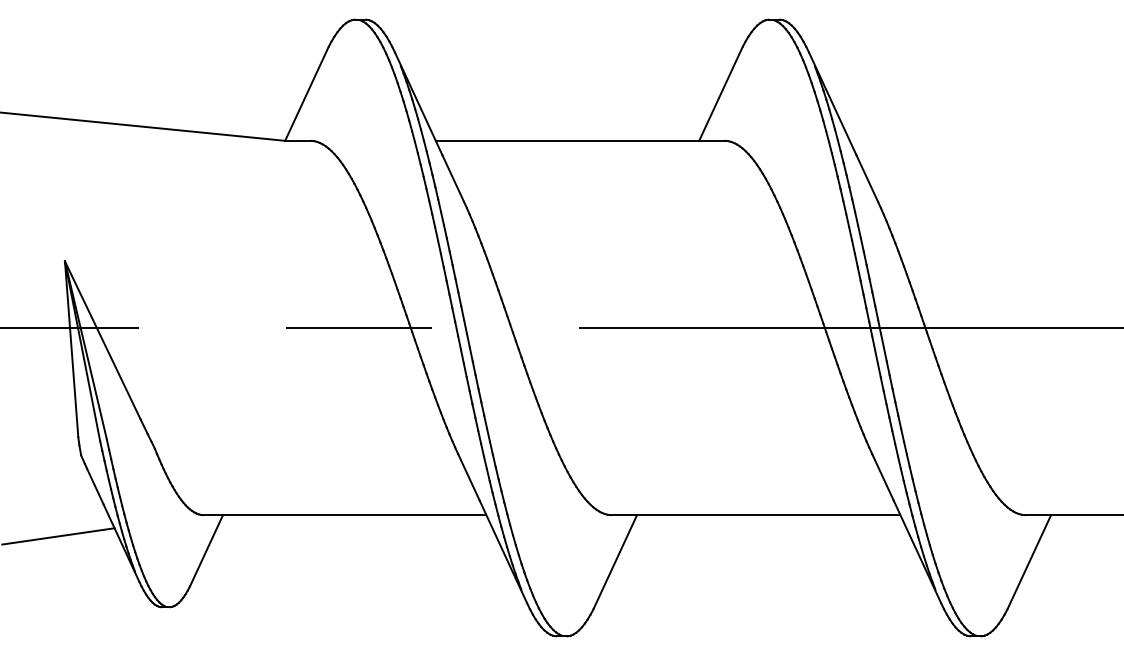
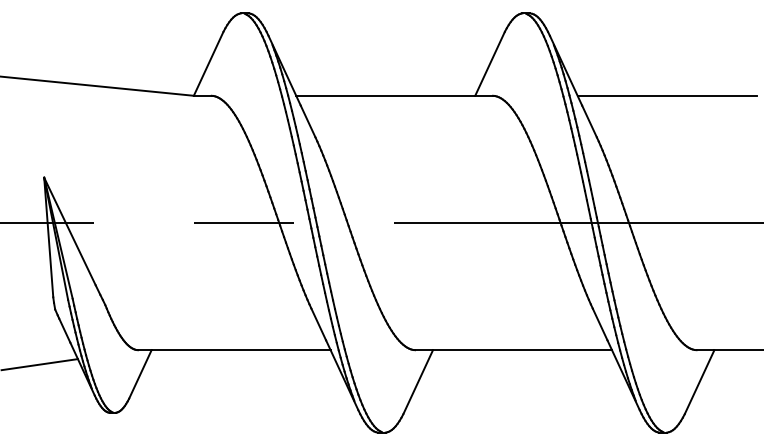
line: (980, 140) -> (666, 95), added

